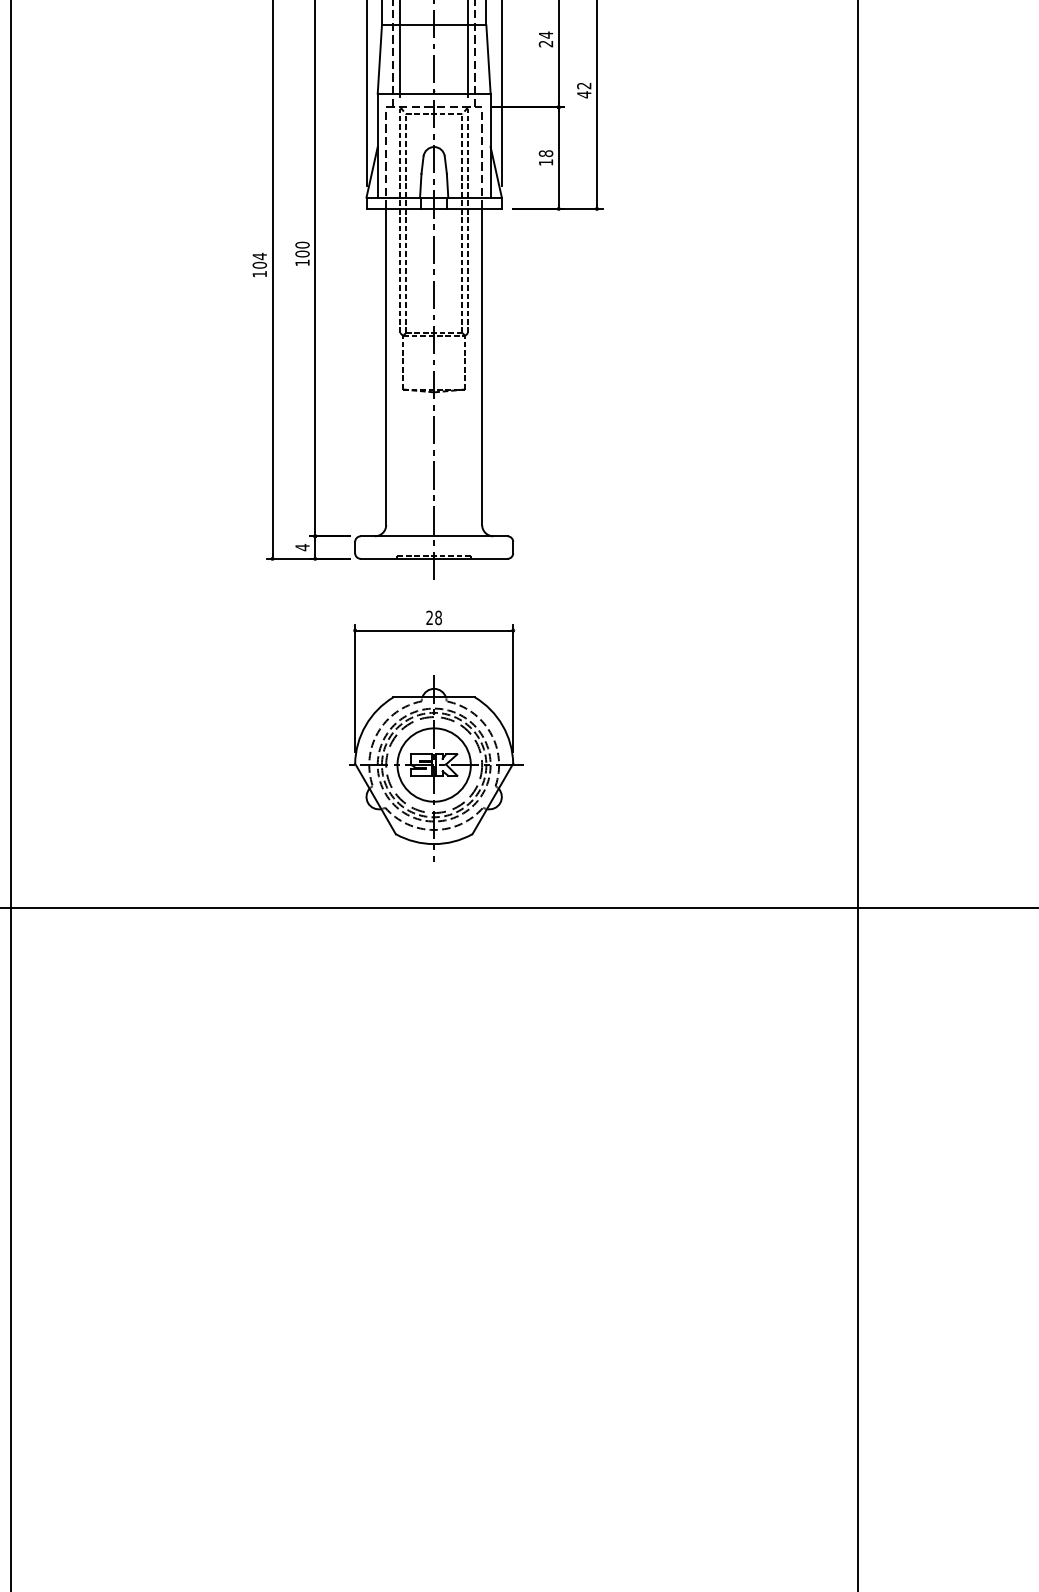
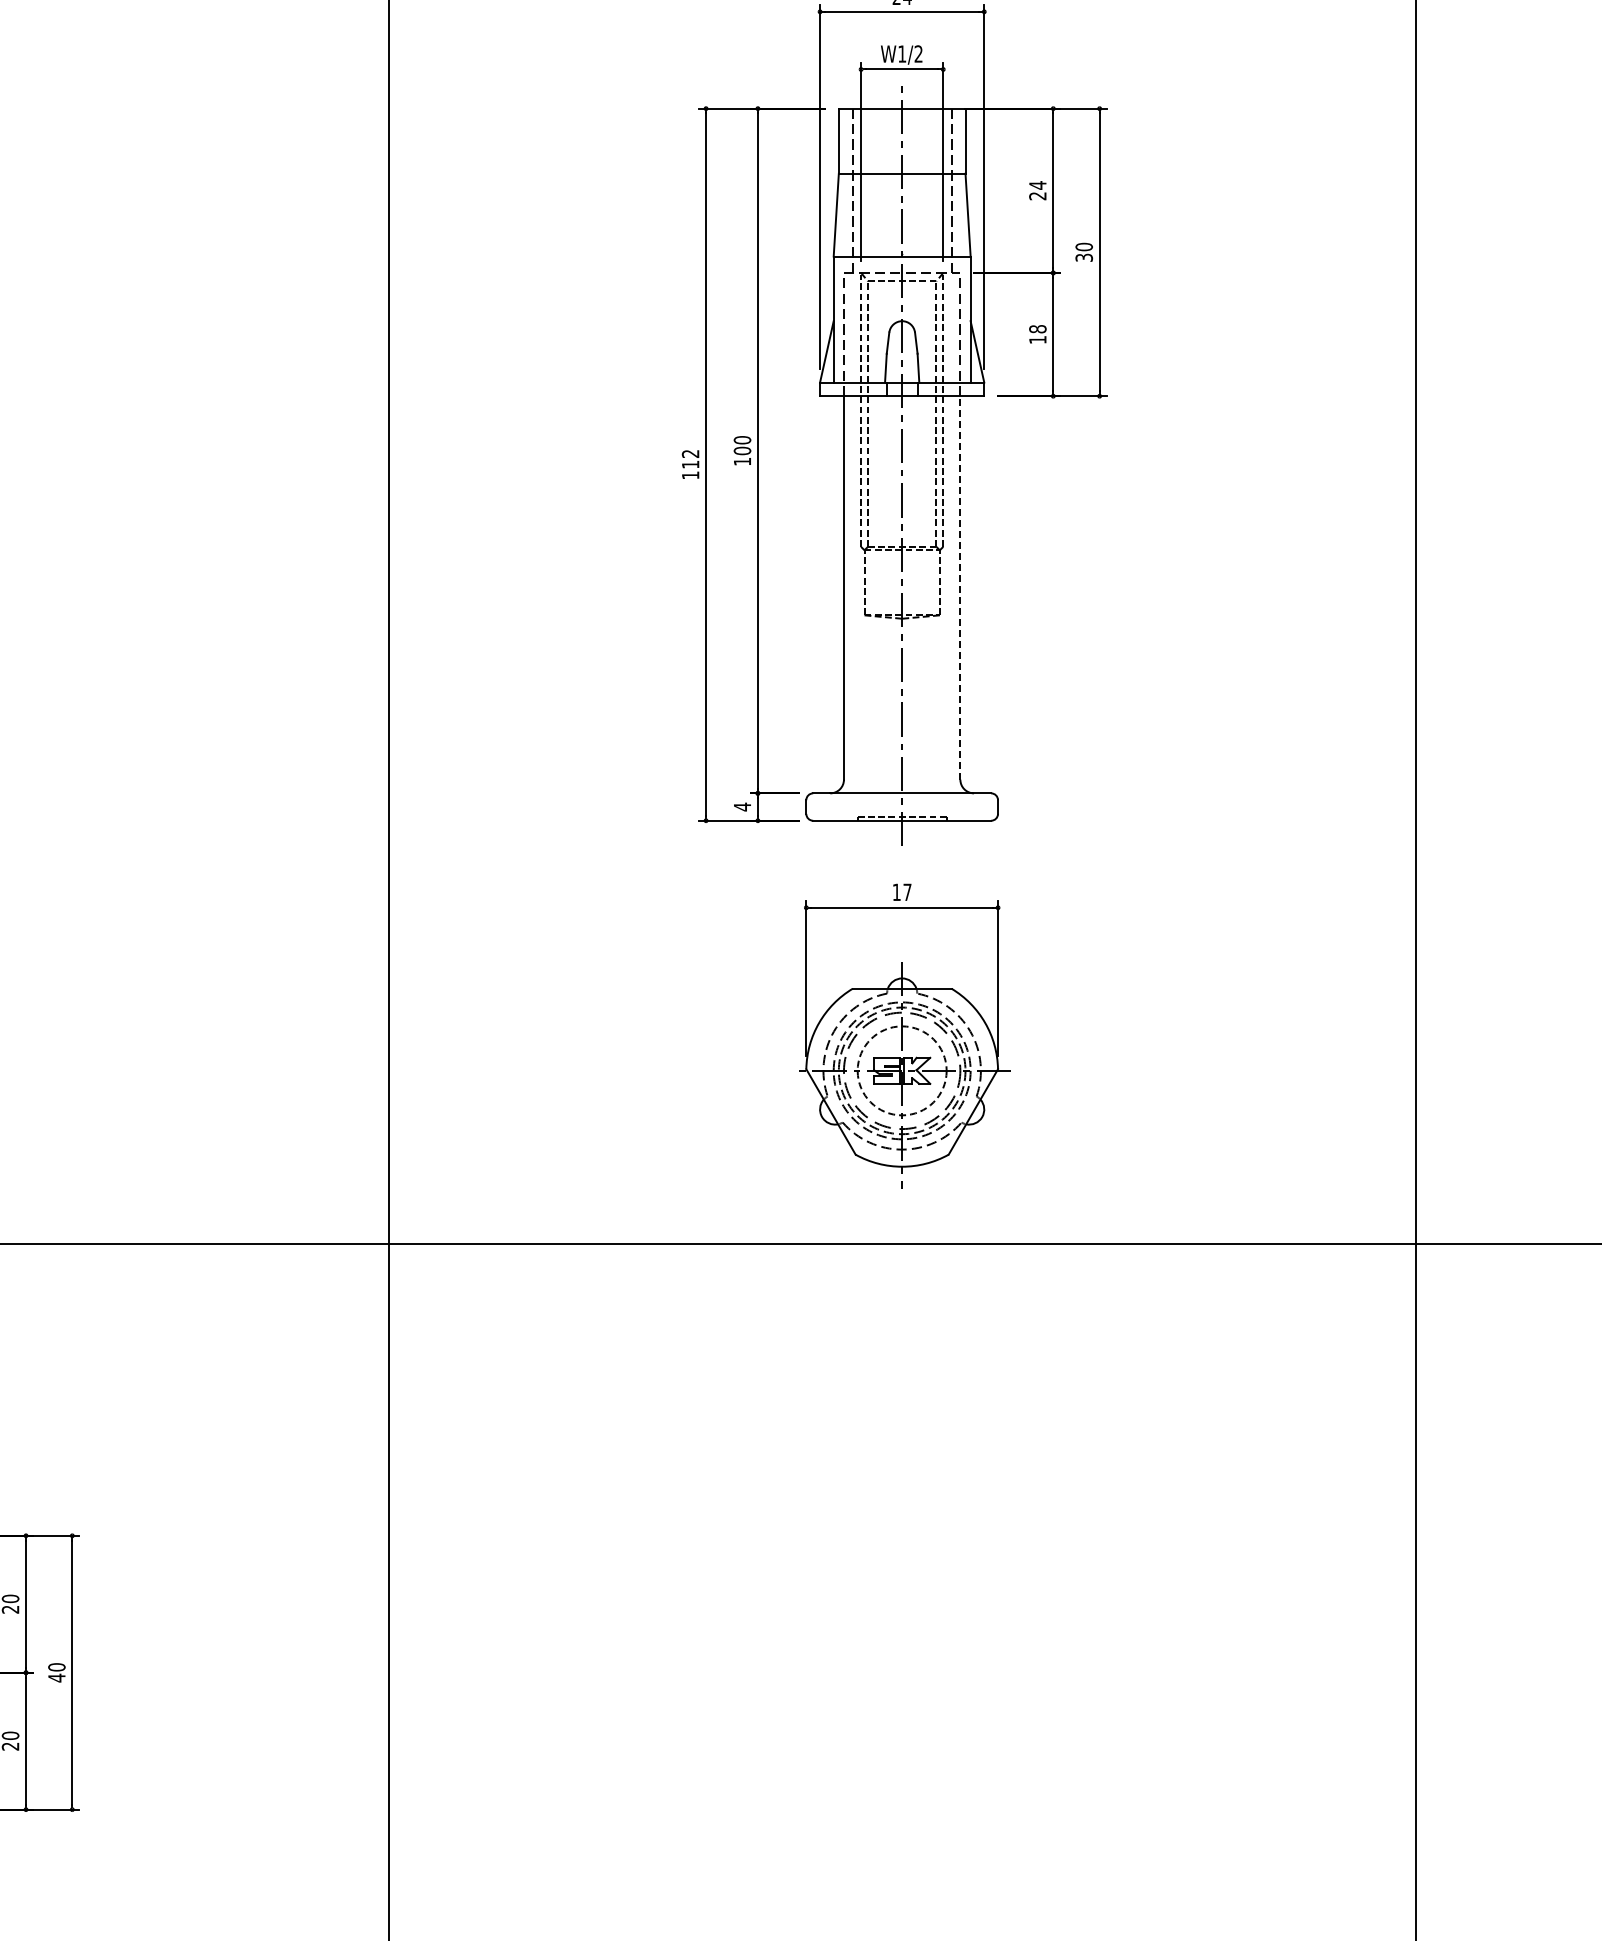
text: (584, 90) -> (1084, 252), 42 -> 30
text: (259, 260) -> (690, 458), 104 -> 112
line: (482, 366) -> (960, 587), solid -> dashed
text: (433, 618) -> (901, 892), 28 -> 17
circle: (433, 764) -> (901, 1070), solid -> dashed

